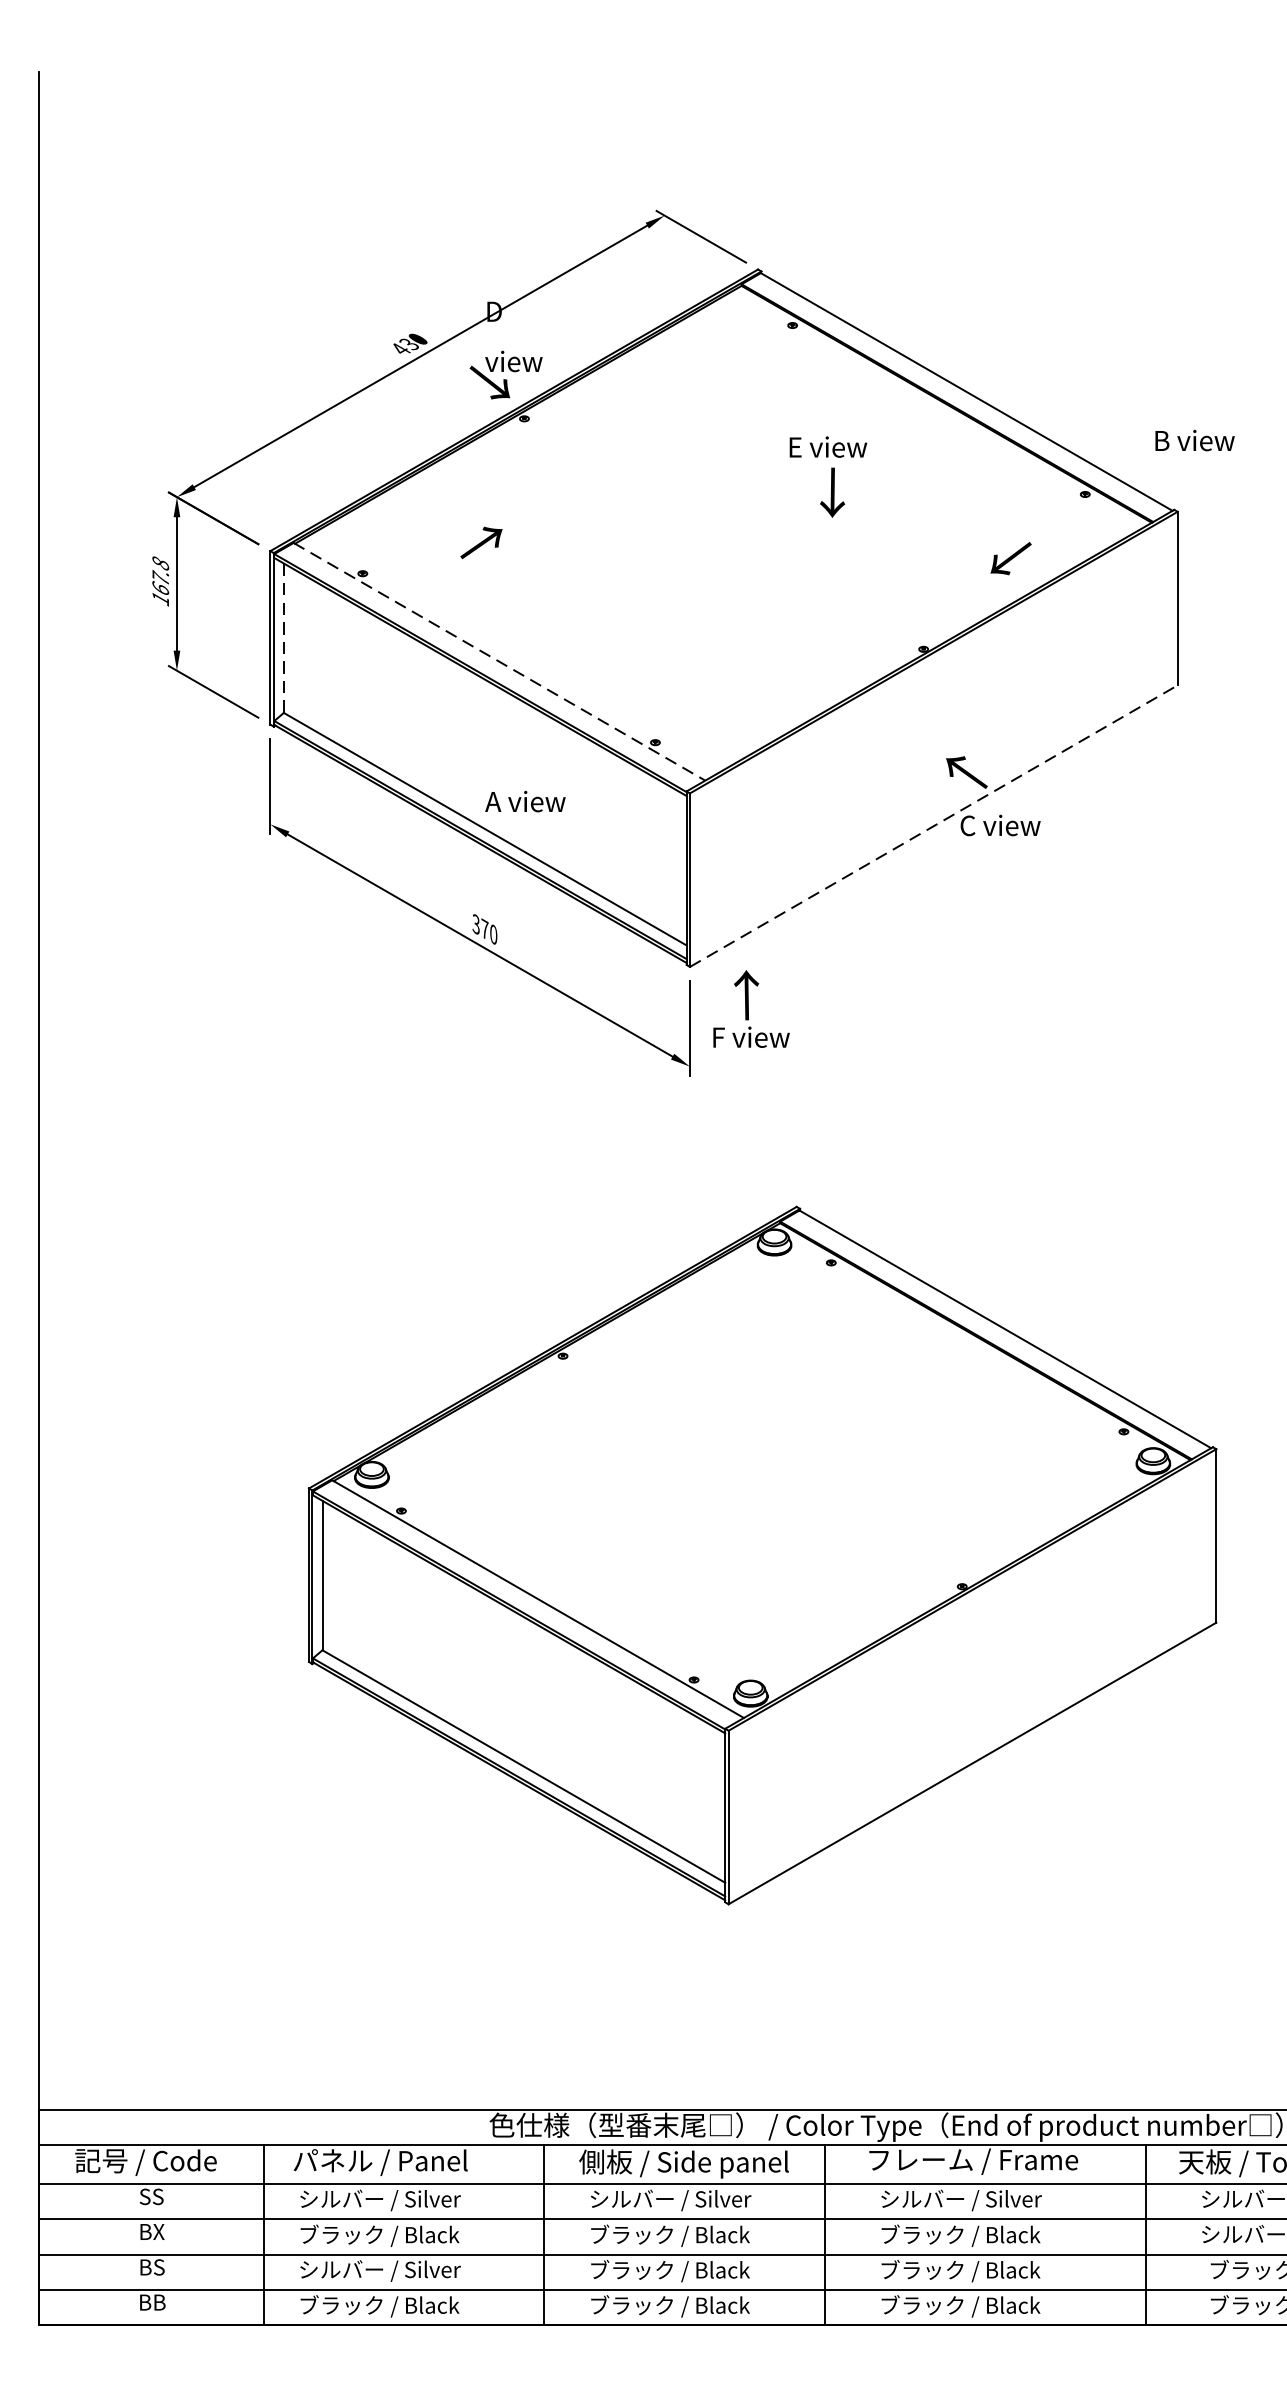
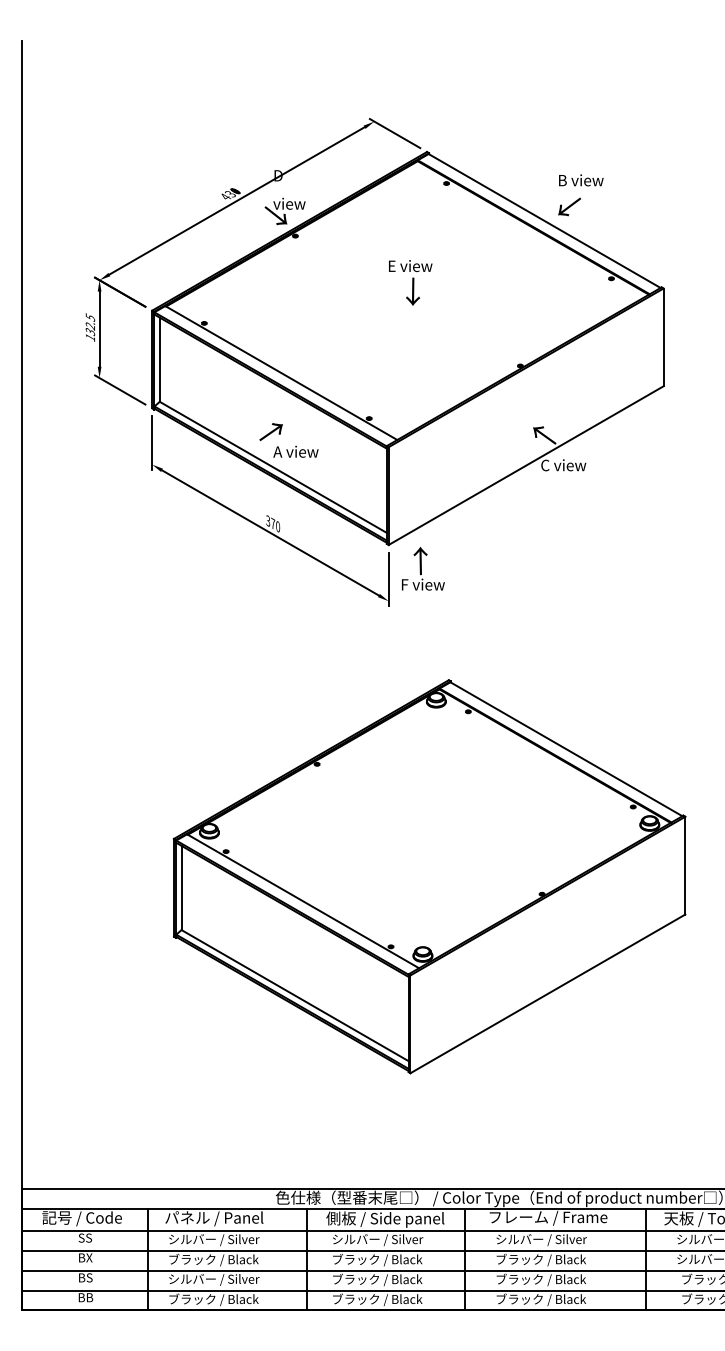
text: (1195, 440) -> (581, 180), moved
text: (828, 476) -> (410, 282), moved
text: (480, 543) -> (270, 432), moved
text: (1010, 557) -> (569, 206), moved
text: (160, 575) -> (90, 324), 167.8 -> 132.5
line: (283, 639) -> (159, 360), dashed -> solid
line: (499, 662) -> (281, 373), dashed -> solid
line: (934, 825) -> (526, 465), dashed -> solid

